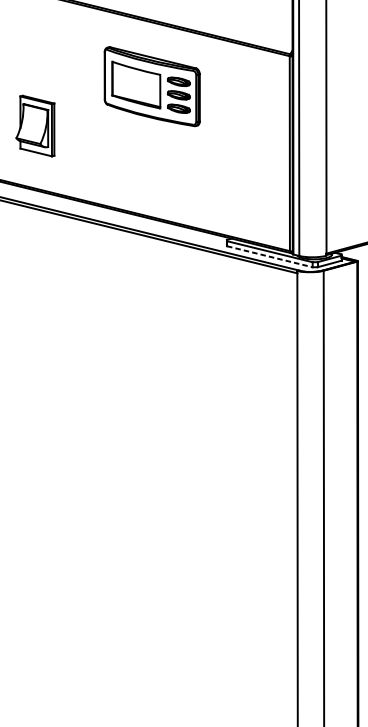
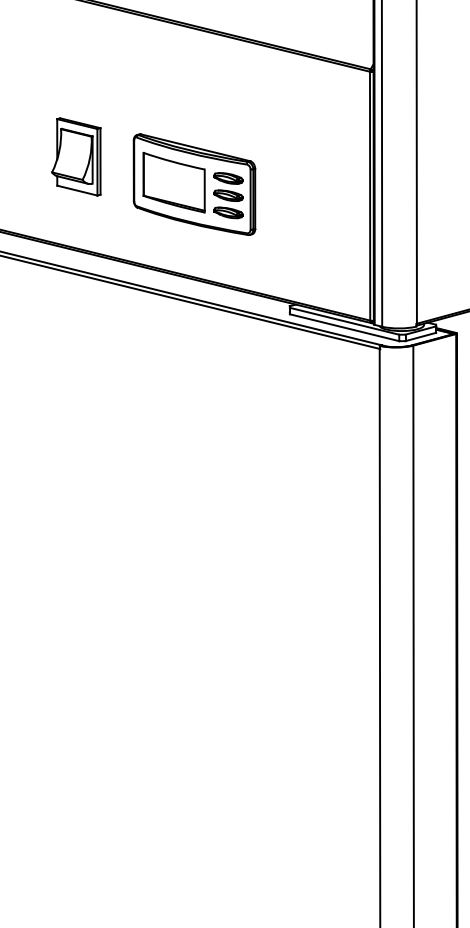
part: (152, 86) -> (194, 184), moved
part: (35, 125) -> (76, 156), moved
line: (270, 256) -> (345, 327), dashed -> solid

